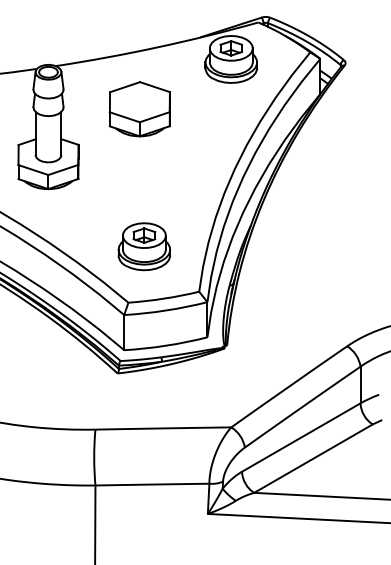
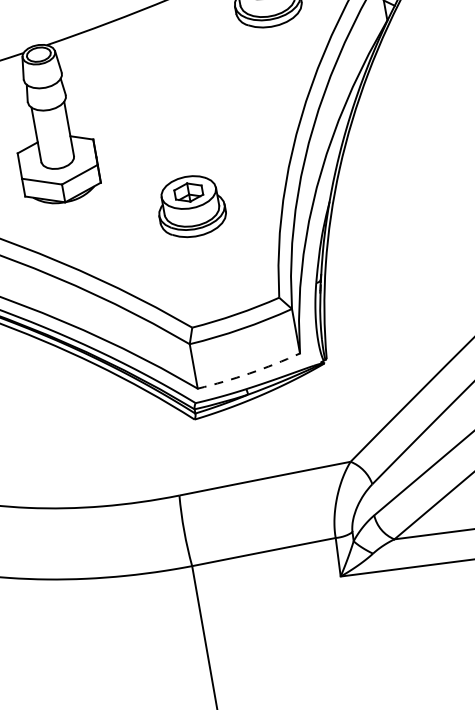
part: (139, 109) -> (162, 81), removed
part: (144, 246) -> (191, 206), moved
arc: (166, 345) -> (250, 373), solid -> dashed

